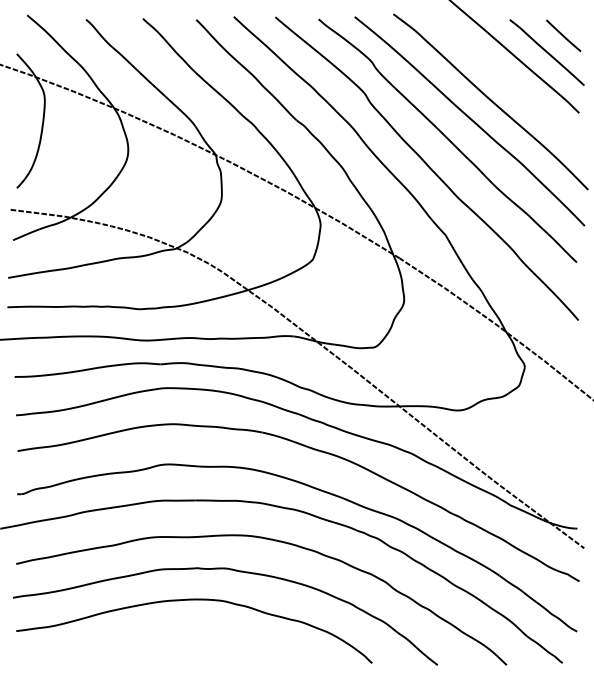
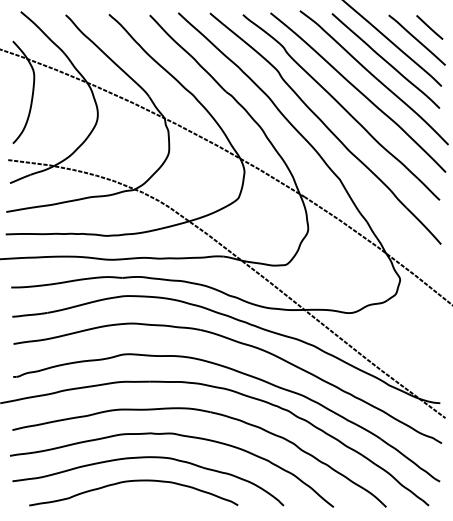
line: (505, 79) -> (385, 60), added
curve: (169, 632) -> (129, 482), added

